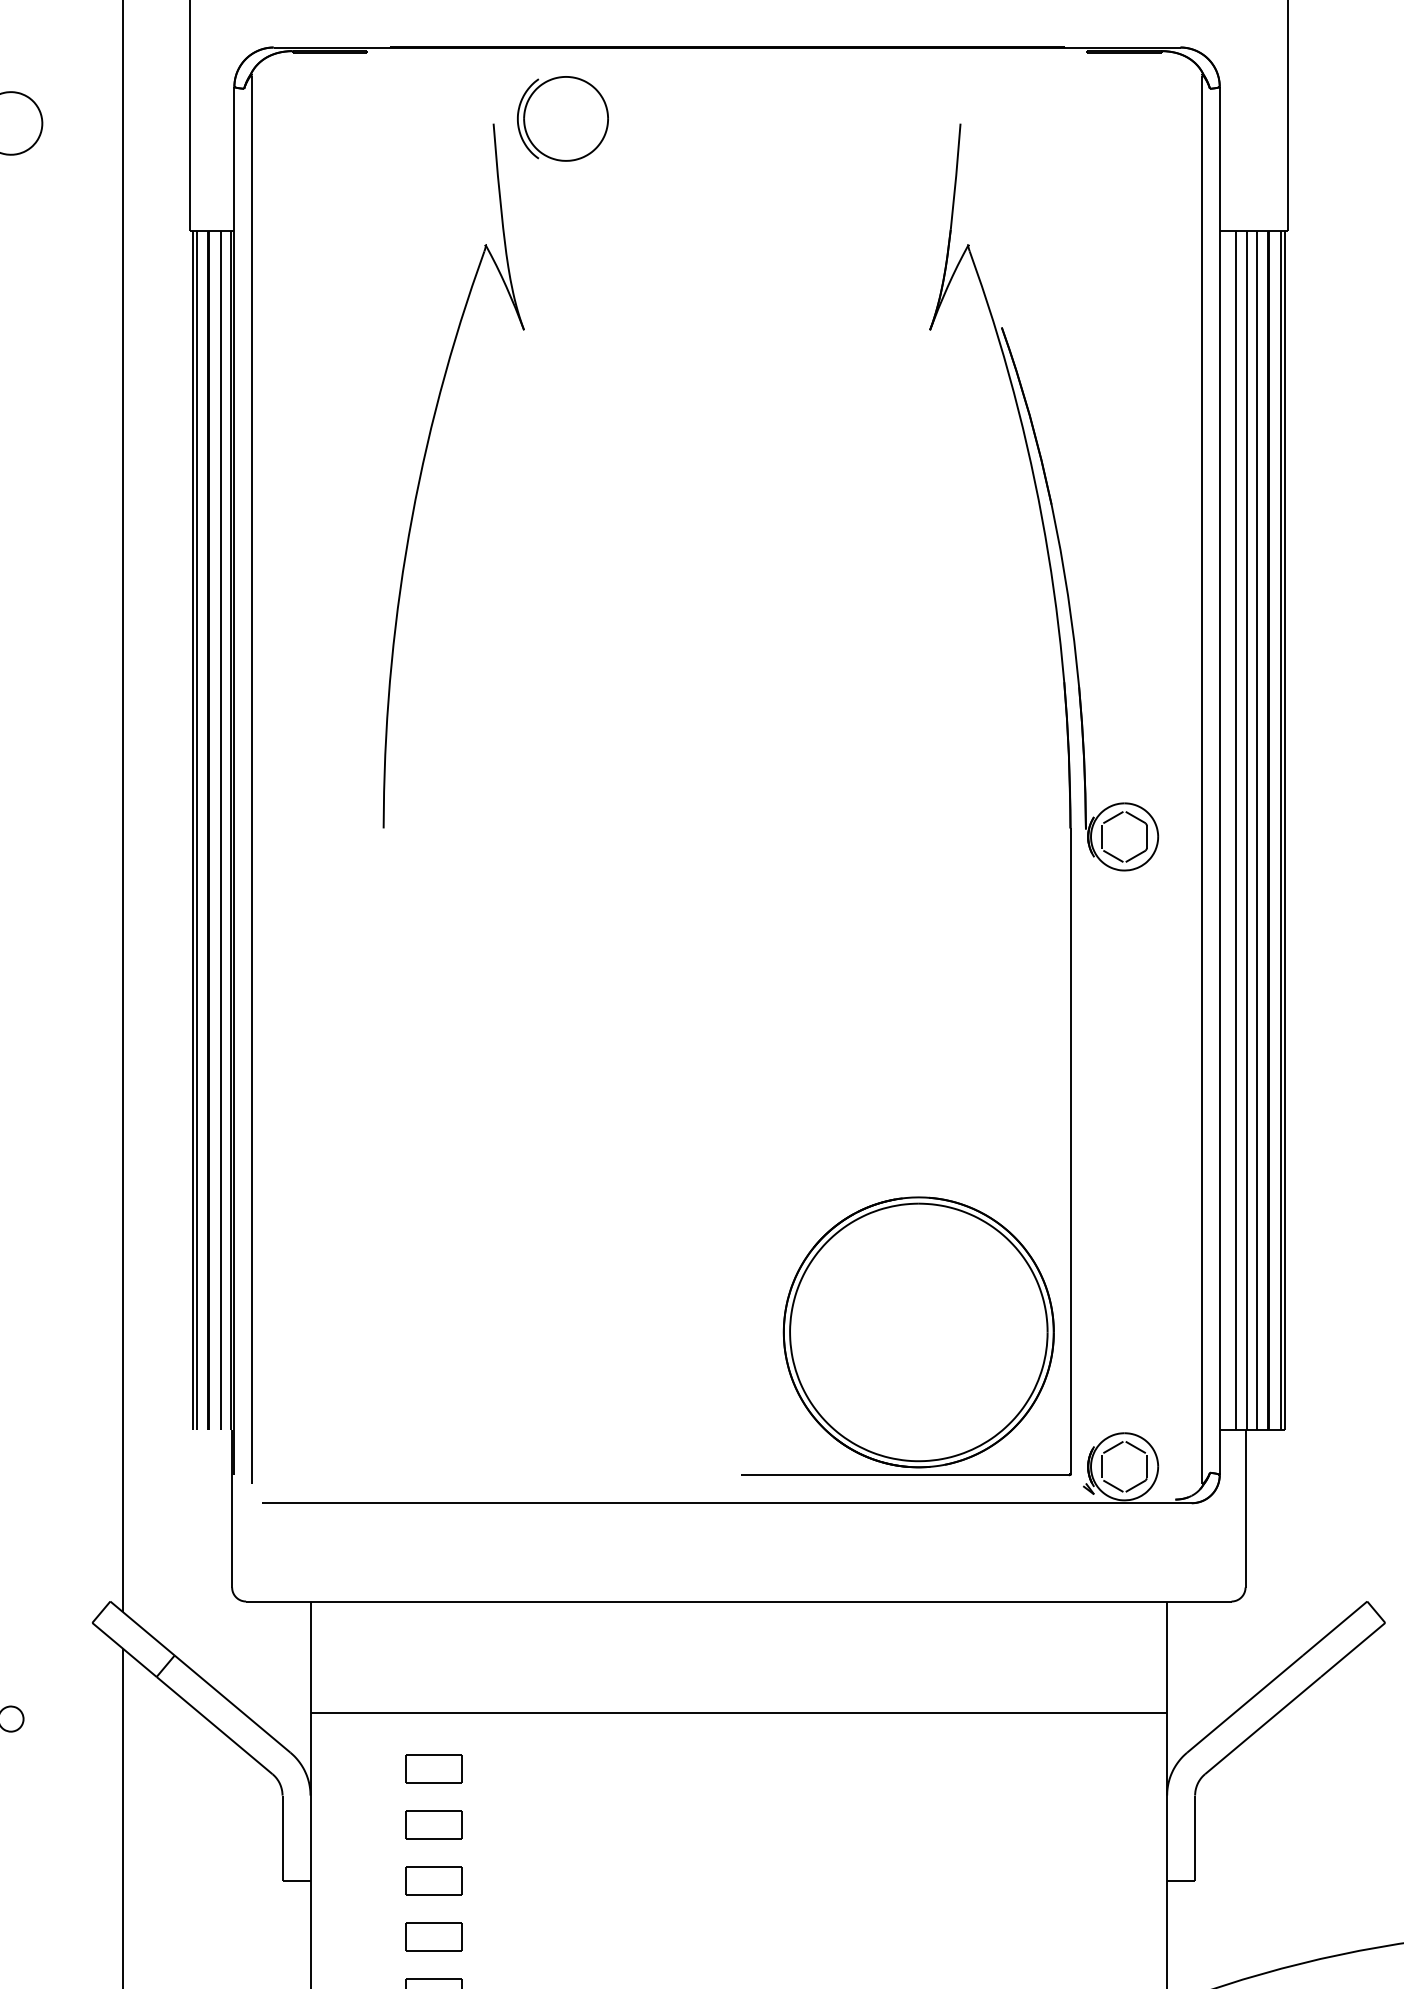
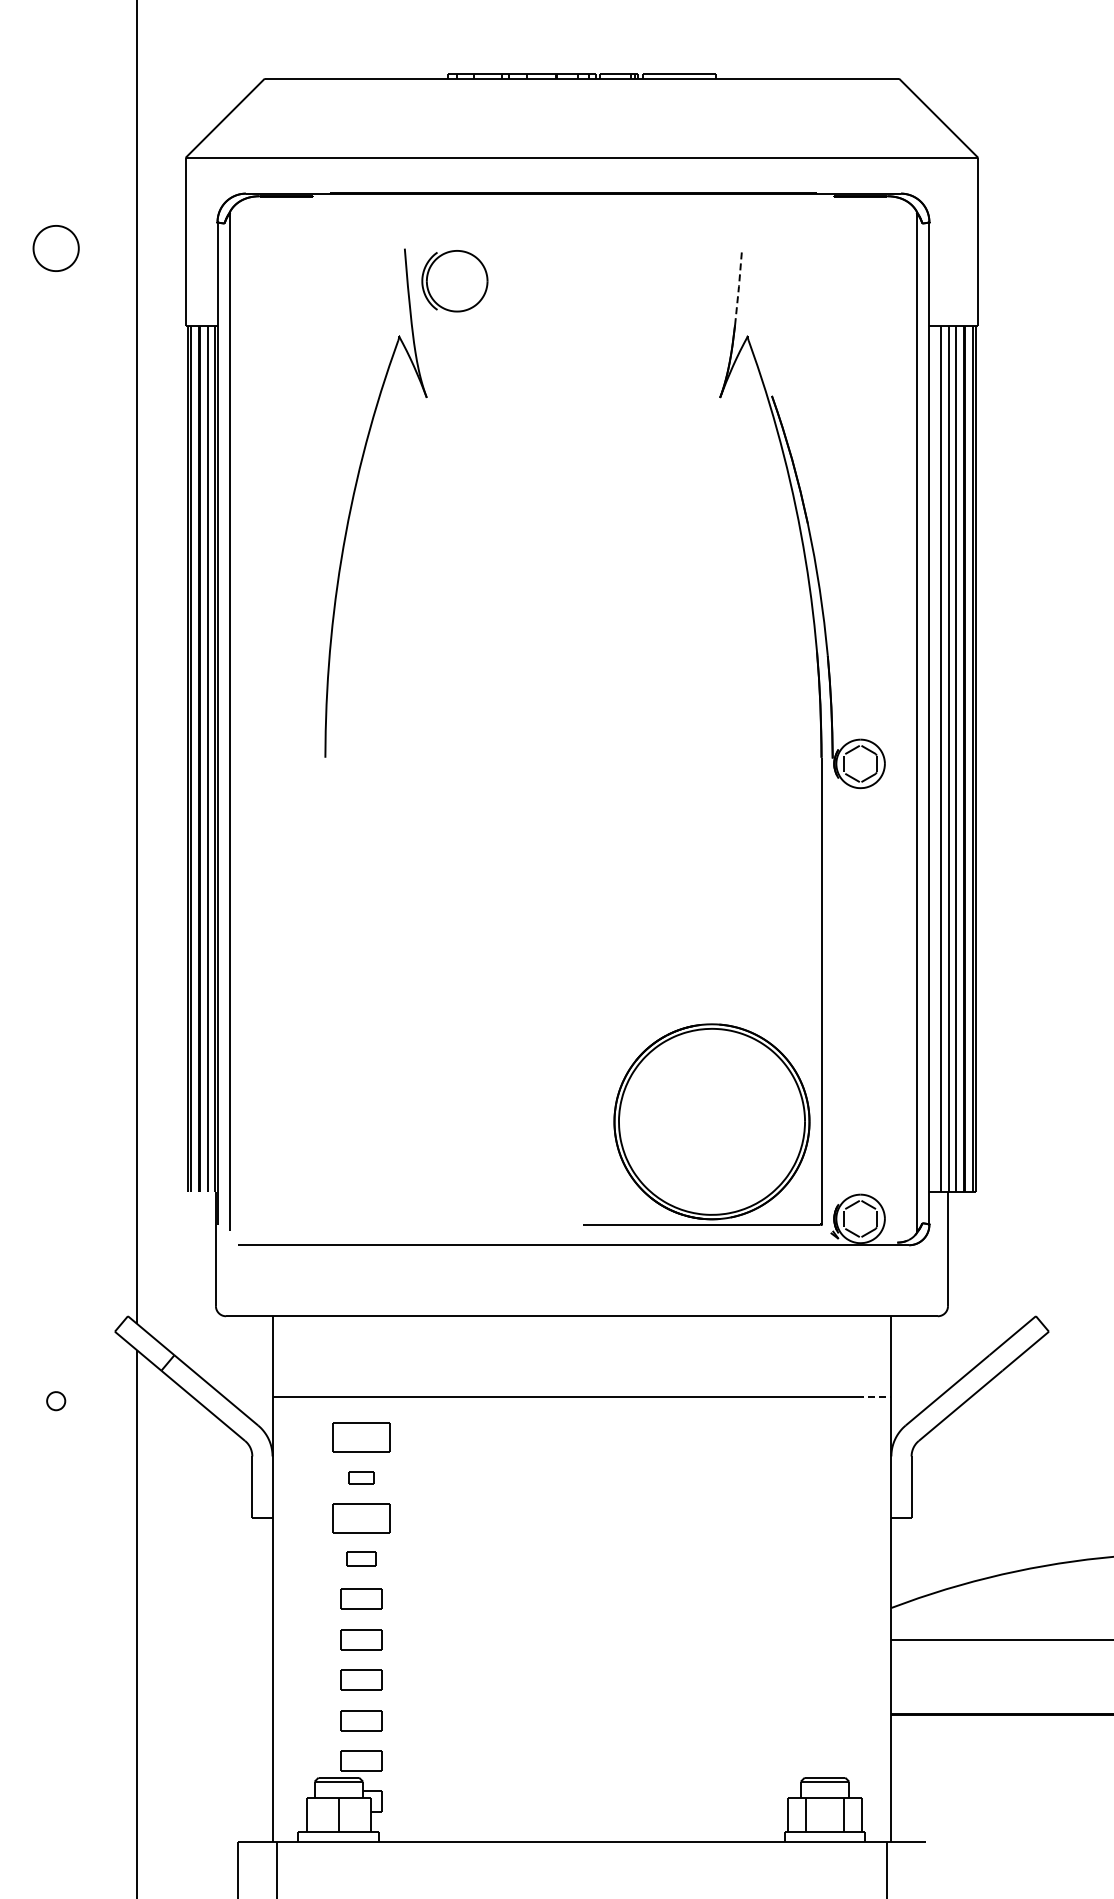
part: (562, 119) -> (454, 281), moved
line: (956, 176) -> (739, 286), solid -> dashed
line: (1143, 1714) -> (874, 1397), solid -> dashed
part: (433, 1769) -> (361, 1437), size x1.4
part: (433, 1824) -> (361, 1477), size x0.6
part: (433, 1881) -> (361, 1518), size x1.4
part: (433, 1936) -> (361, 1558), size x0.7

